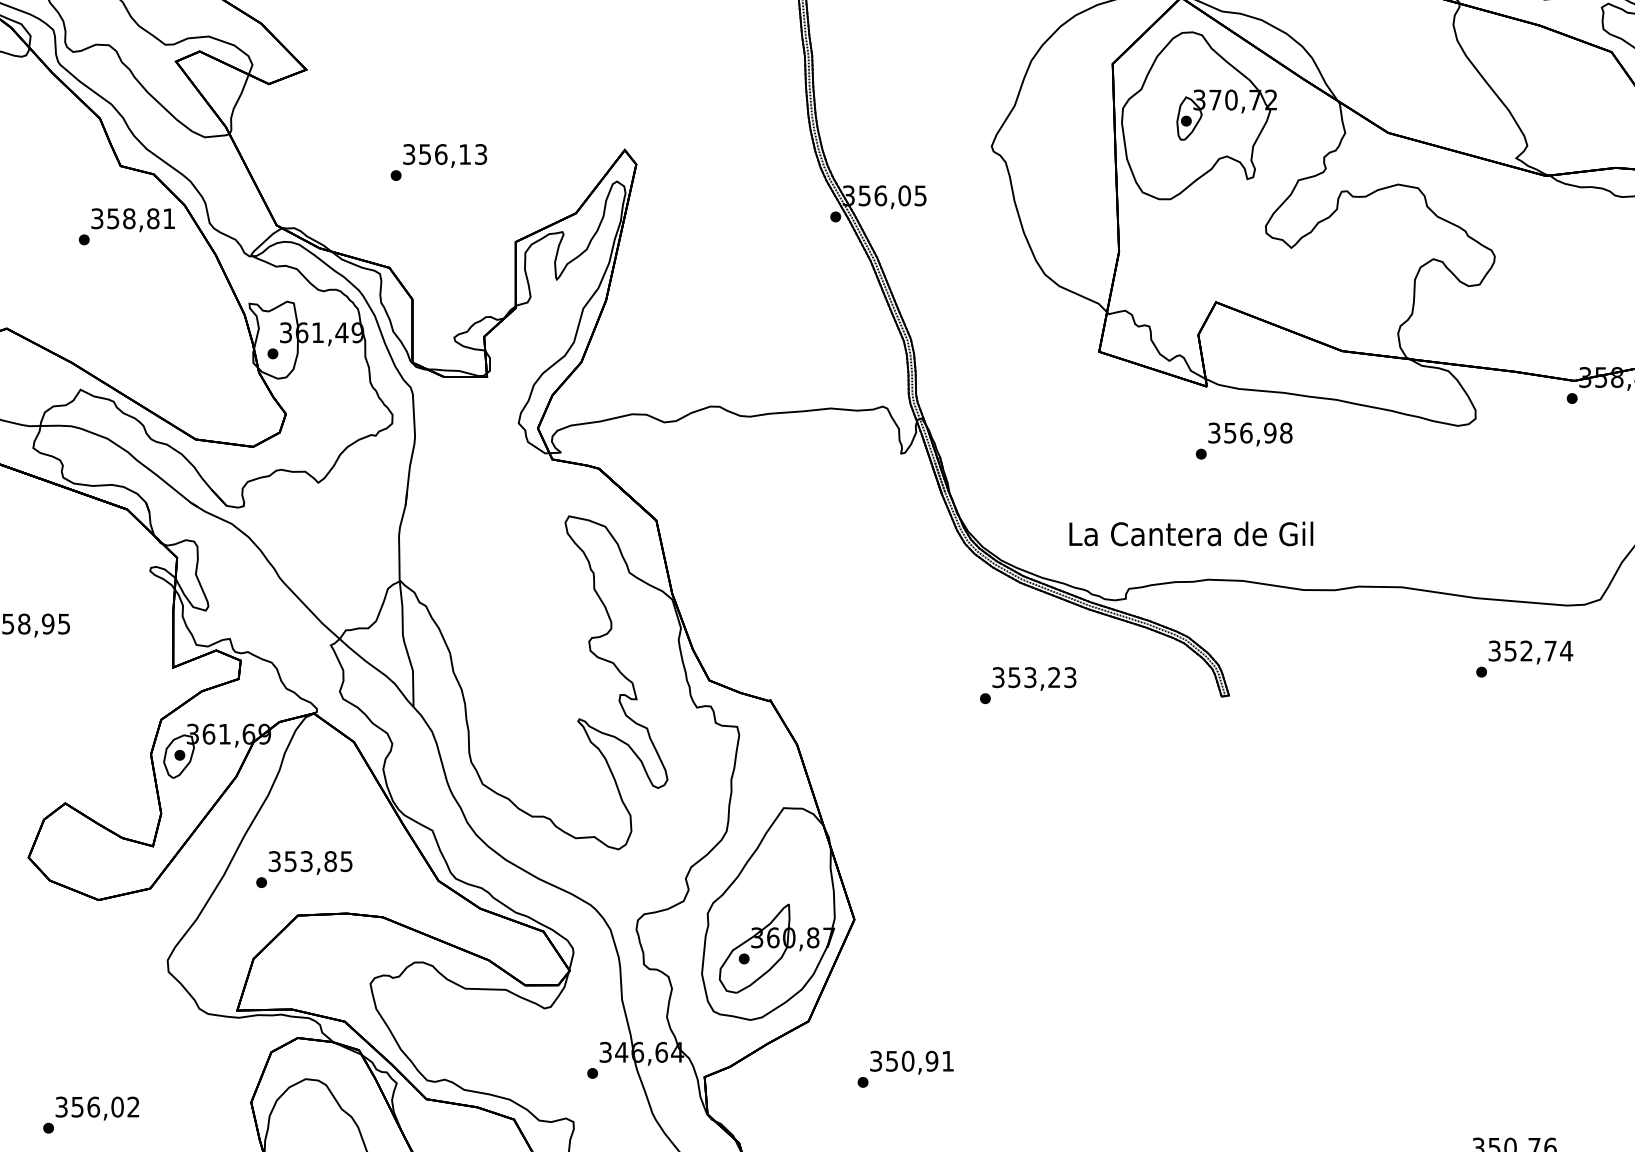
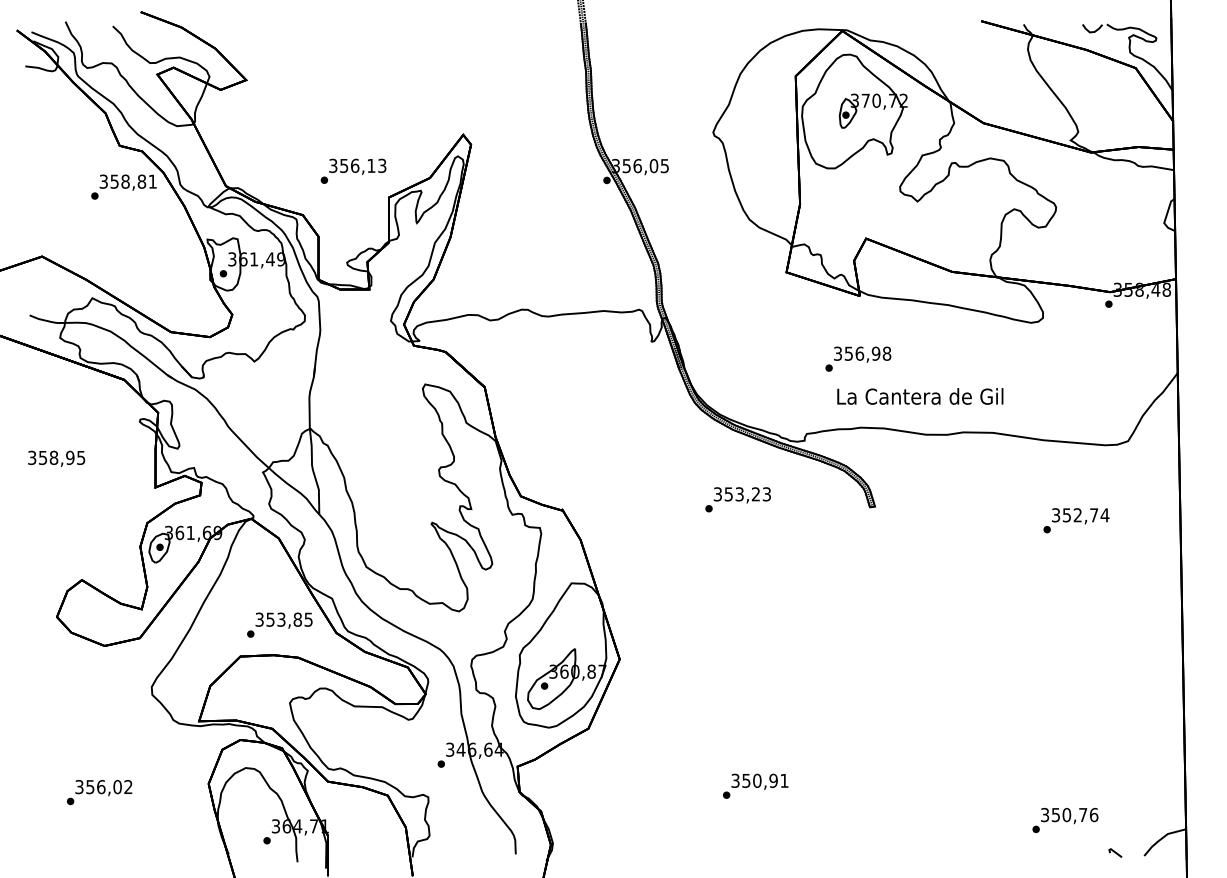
text: (438, 161) -> (353, 170), moved
text: (1244, 440) -> (858, 358), moved
text: (1191, 533) -> (920, 396), moved
text: (1524, 658) -> (1076, 520), moved
text: (303, 868) -> (279, 624), moved
text: (905, 1068) -> (755, 785), moved

